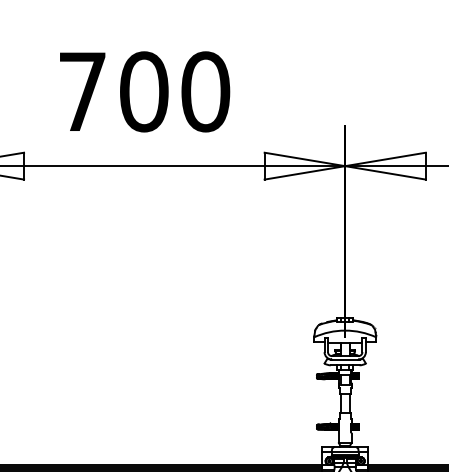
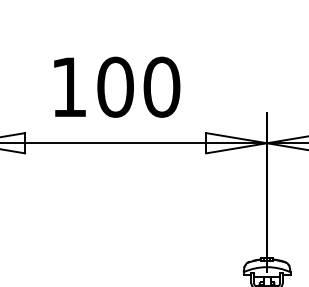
text: (82, 91) -> (69, 86), 700 -> 100

